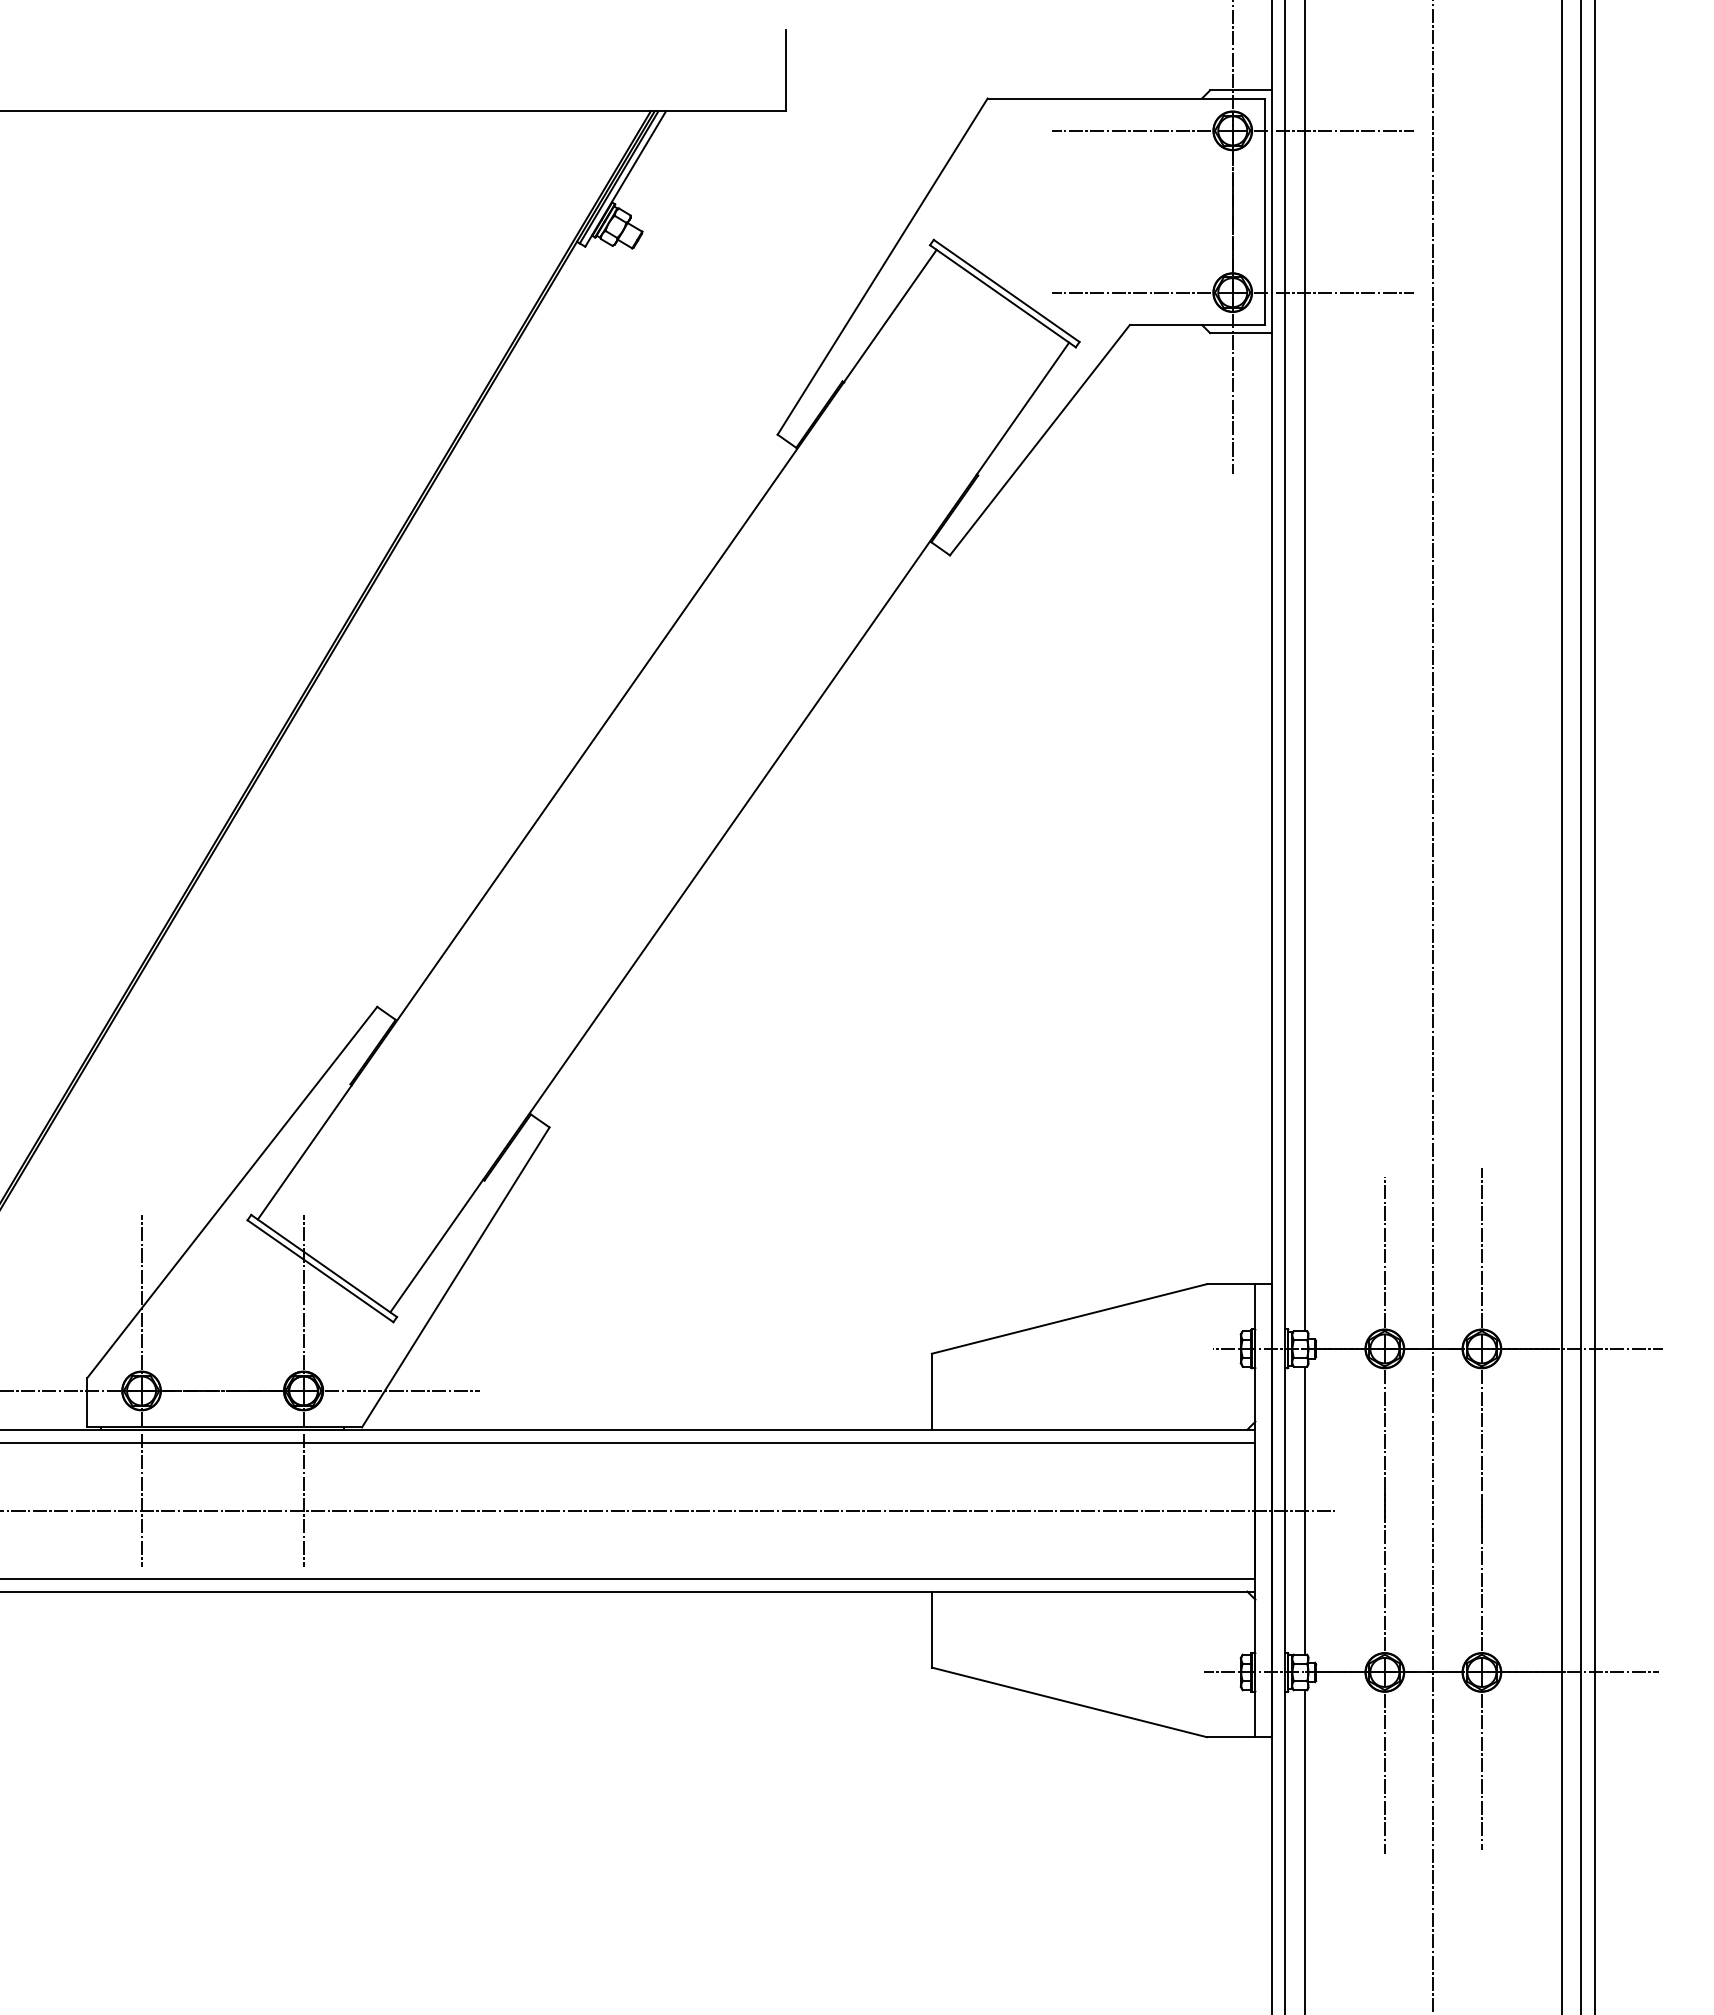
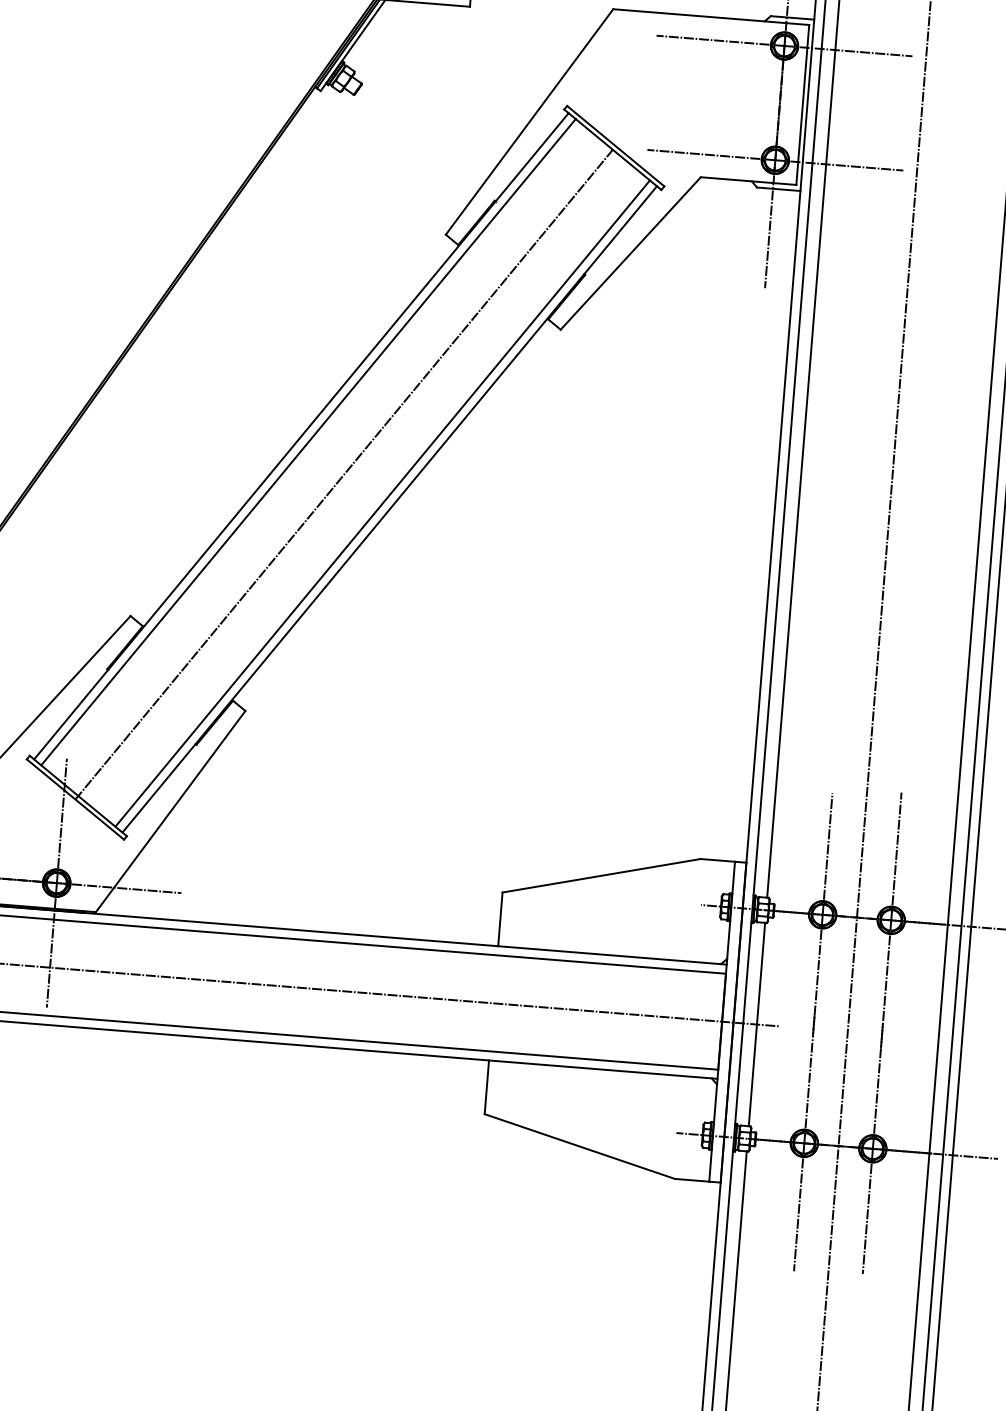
line: (607, 741) -> (308, 441), added
line: (661, 783) -> (344, 474), added
line: (718, 819) -> (382, 503), added

